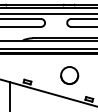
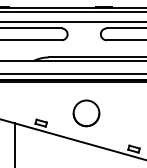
circle: (69, 75) -> (86, 113), moved

